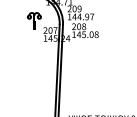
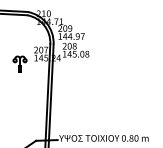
part: (33, 19) -> (19, 63), moved

